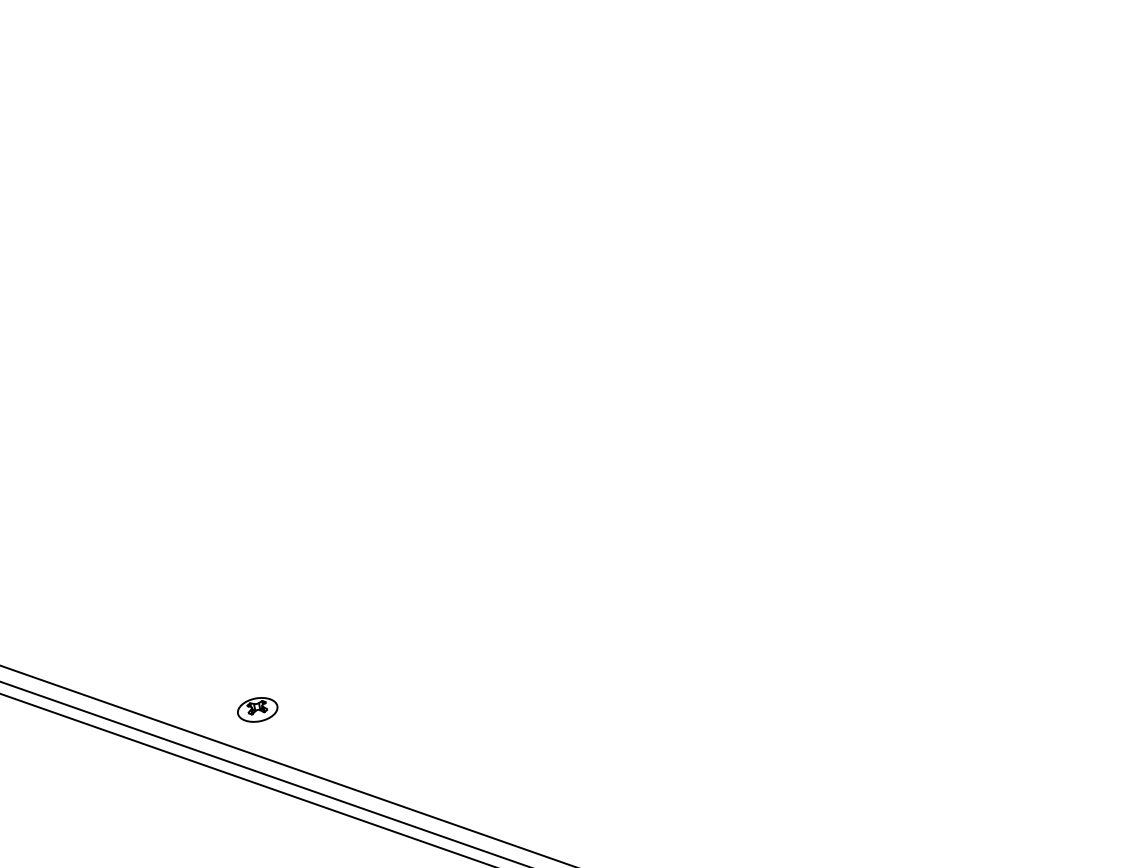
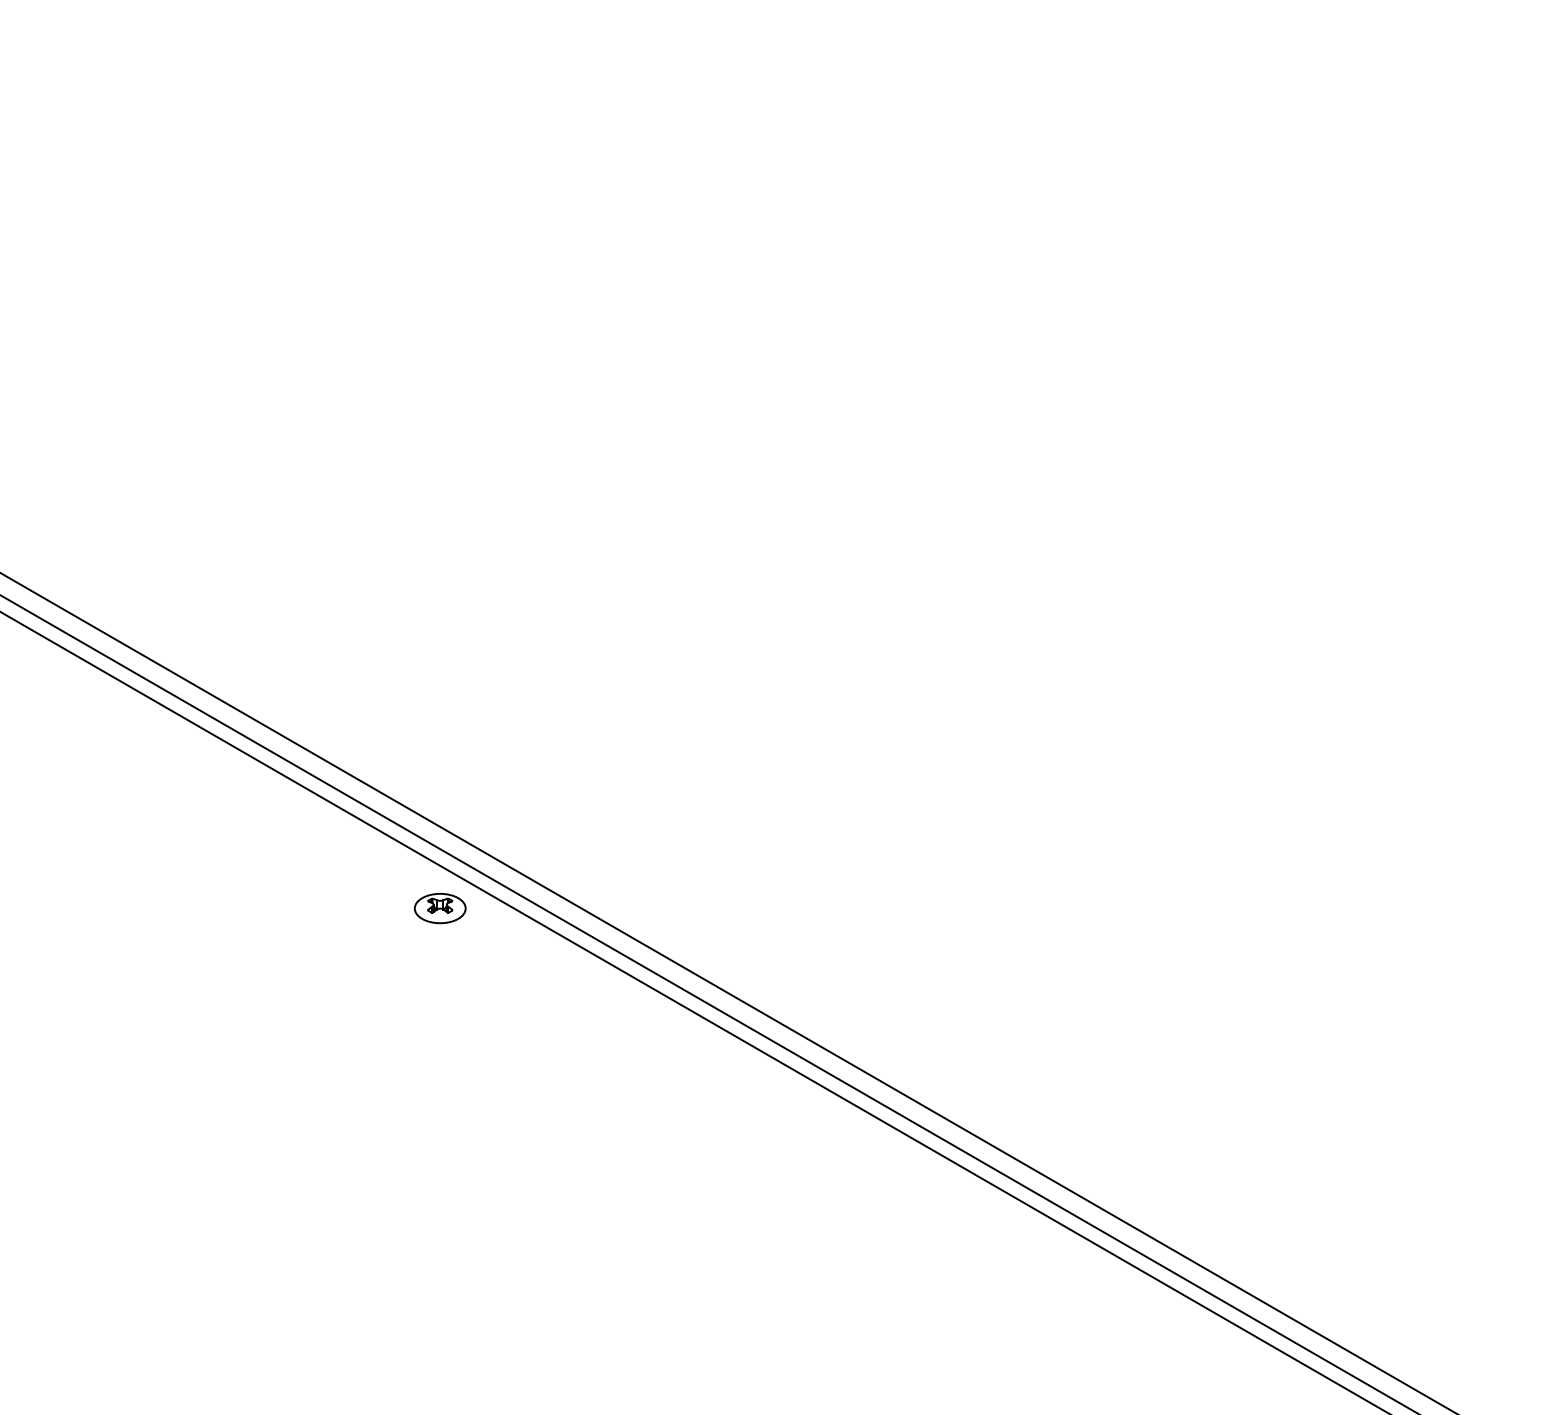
part: (257, 710) -> (439, 908), moved

